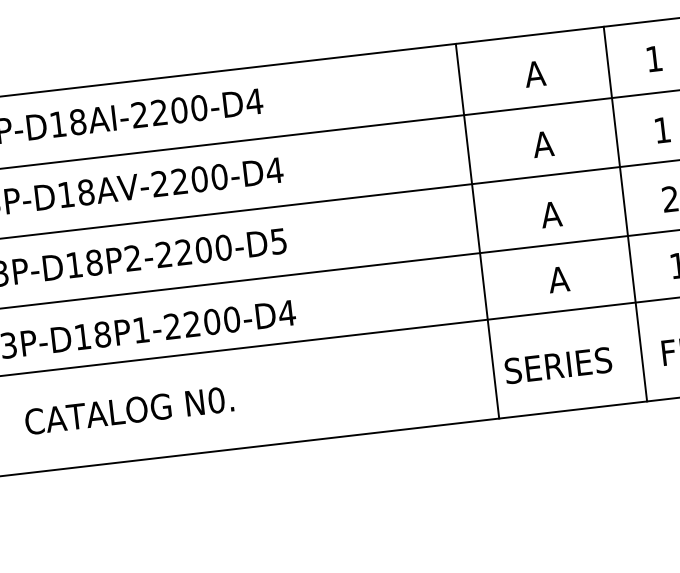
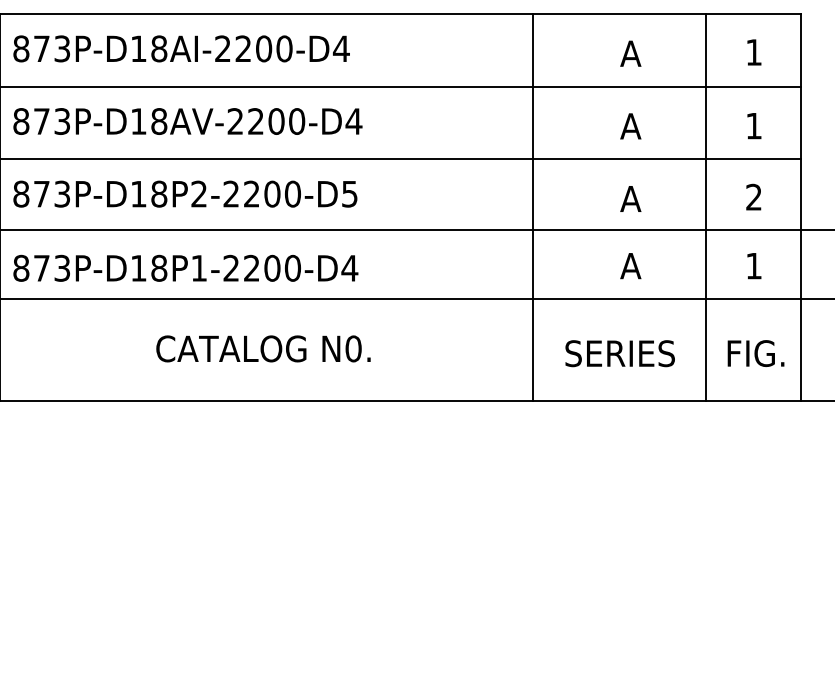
line: (477, 230) -> (532, 206), moved
text: (129, 410) -> (263, 348), moved

